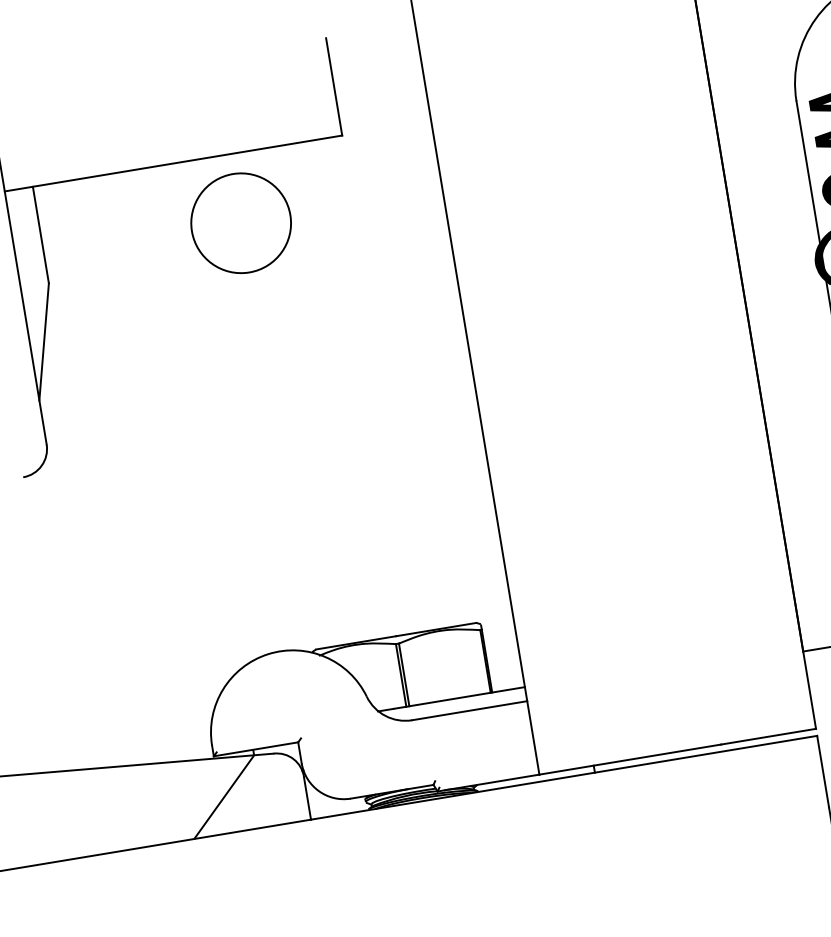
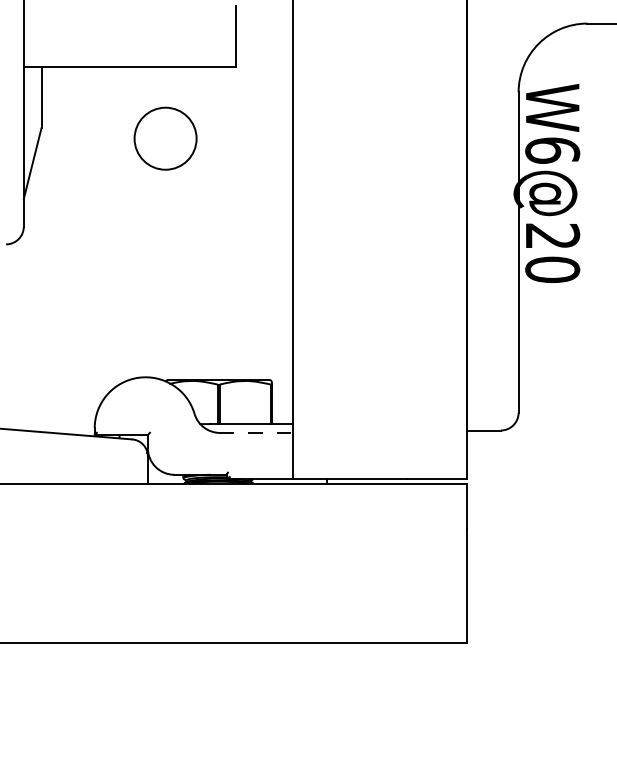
circle: (240, 222) -> (165, 138), moved
line: (469, 709) -> (256, 432), solid -> dashed
hatch: (223, 796) -> (96, 460), removed

